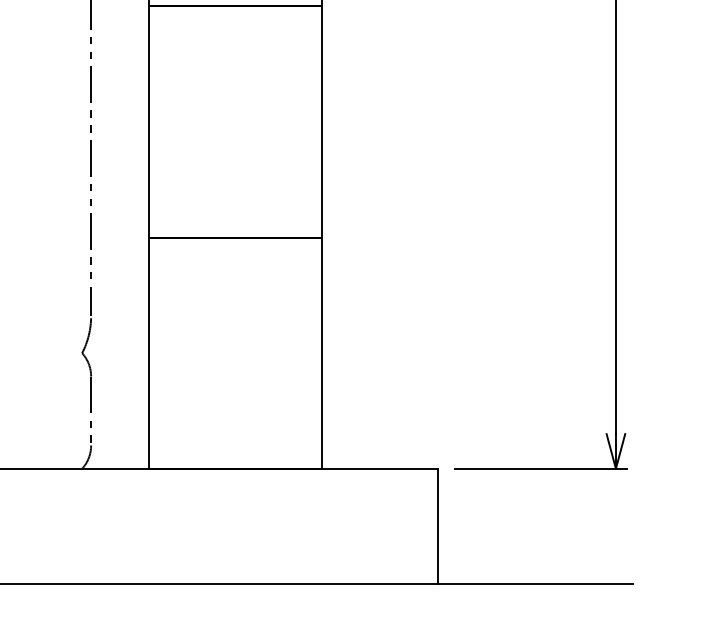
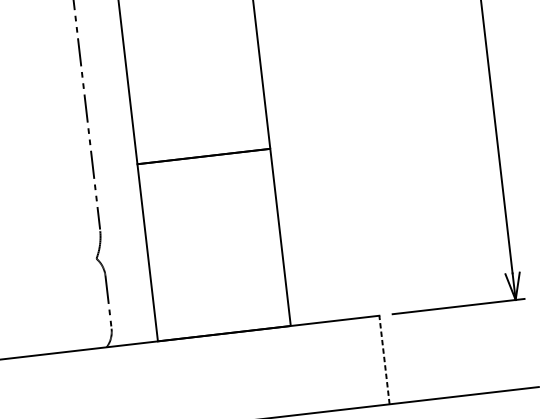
line: (437, 526) -> (384, 360), solid -> dashed

